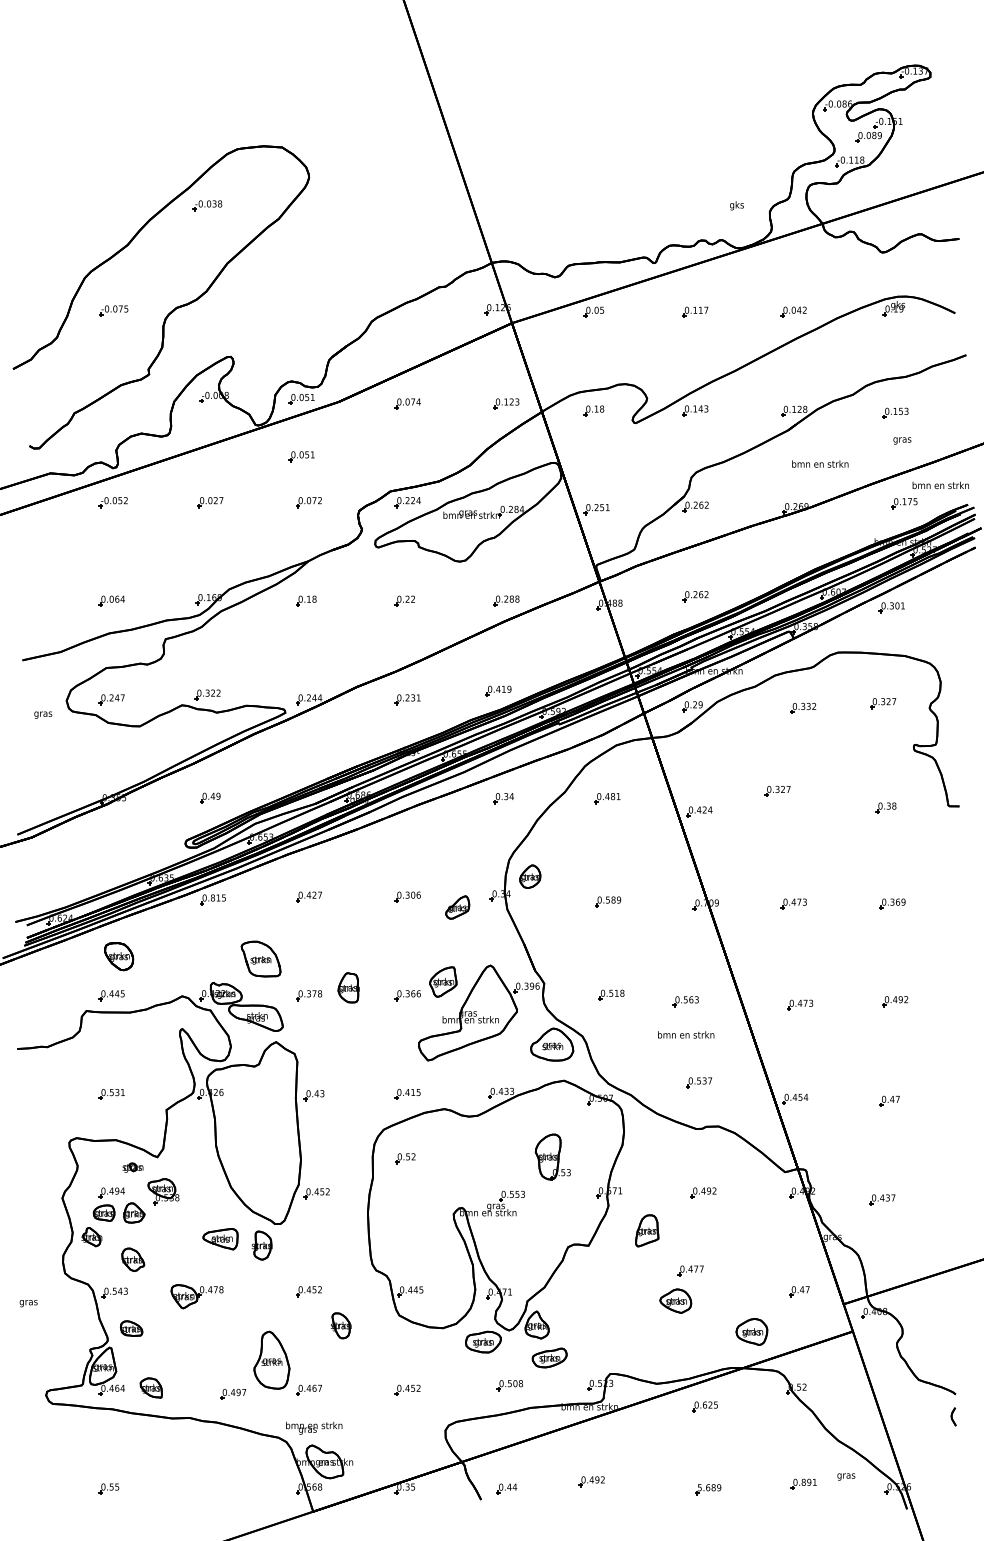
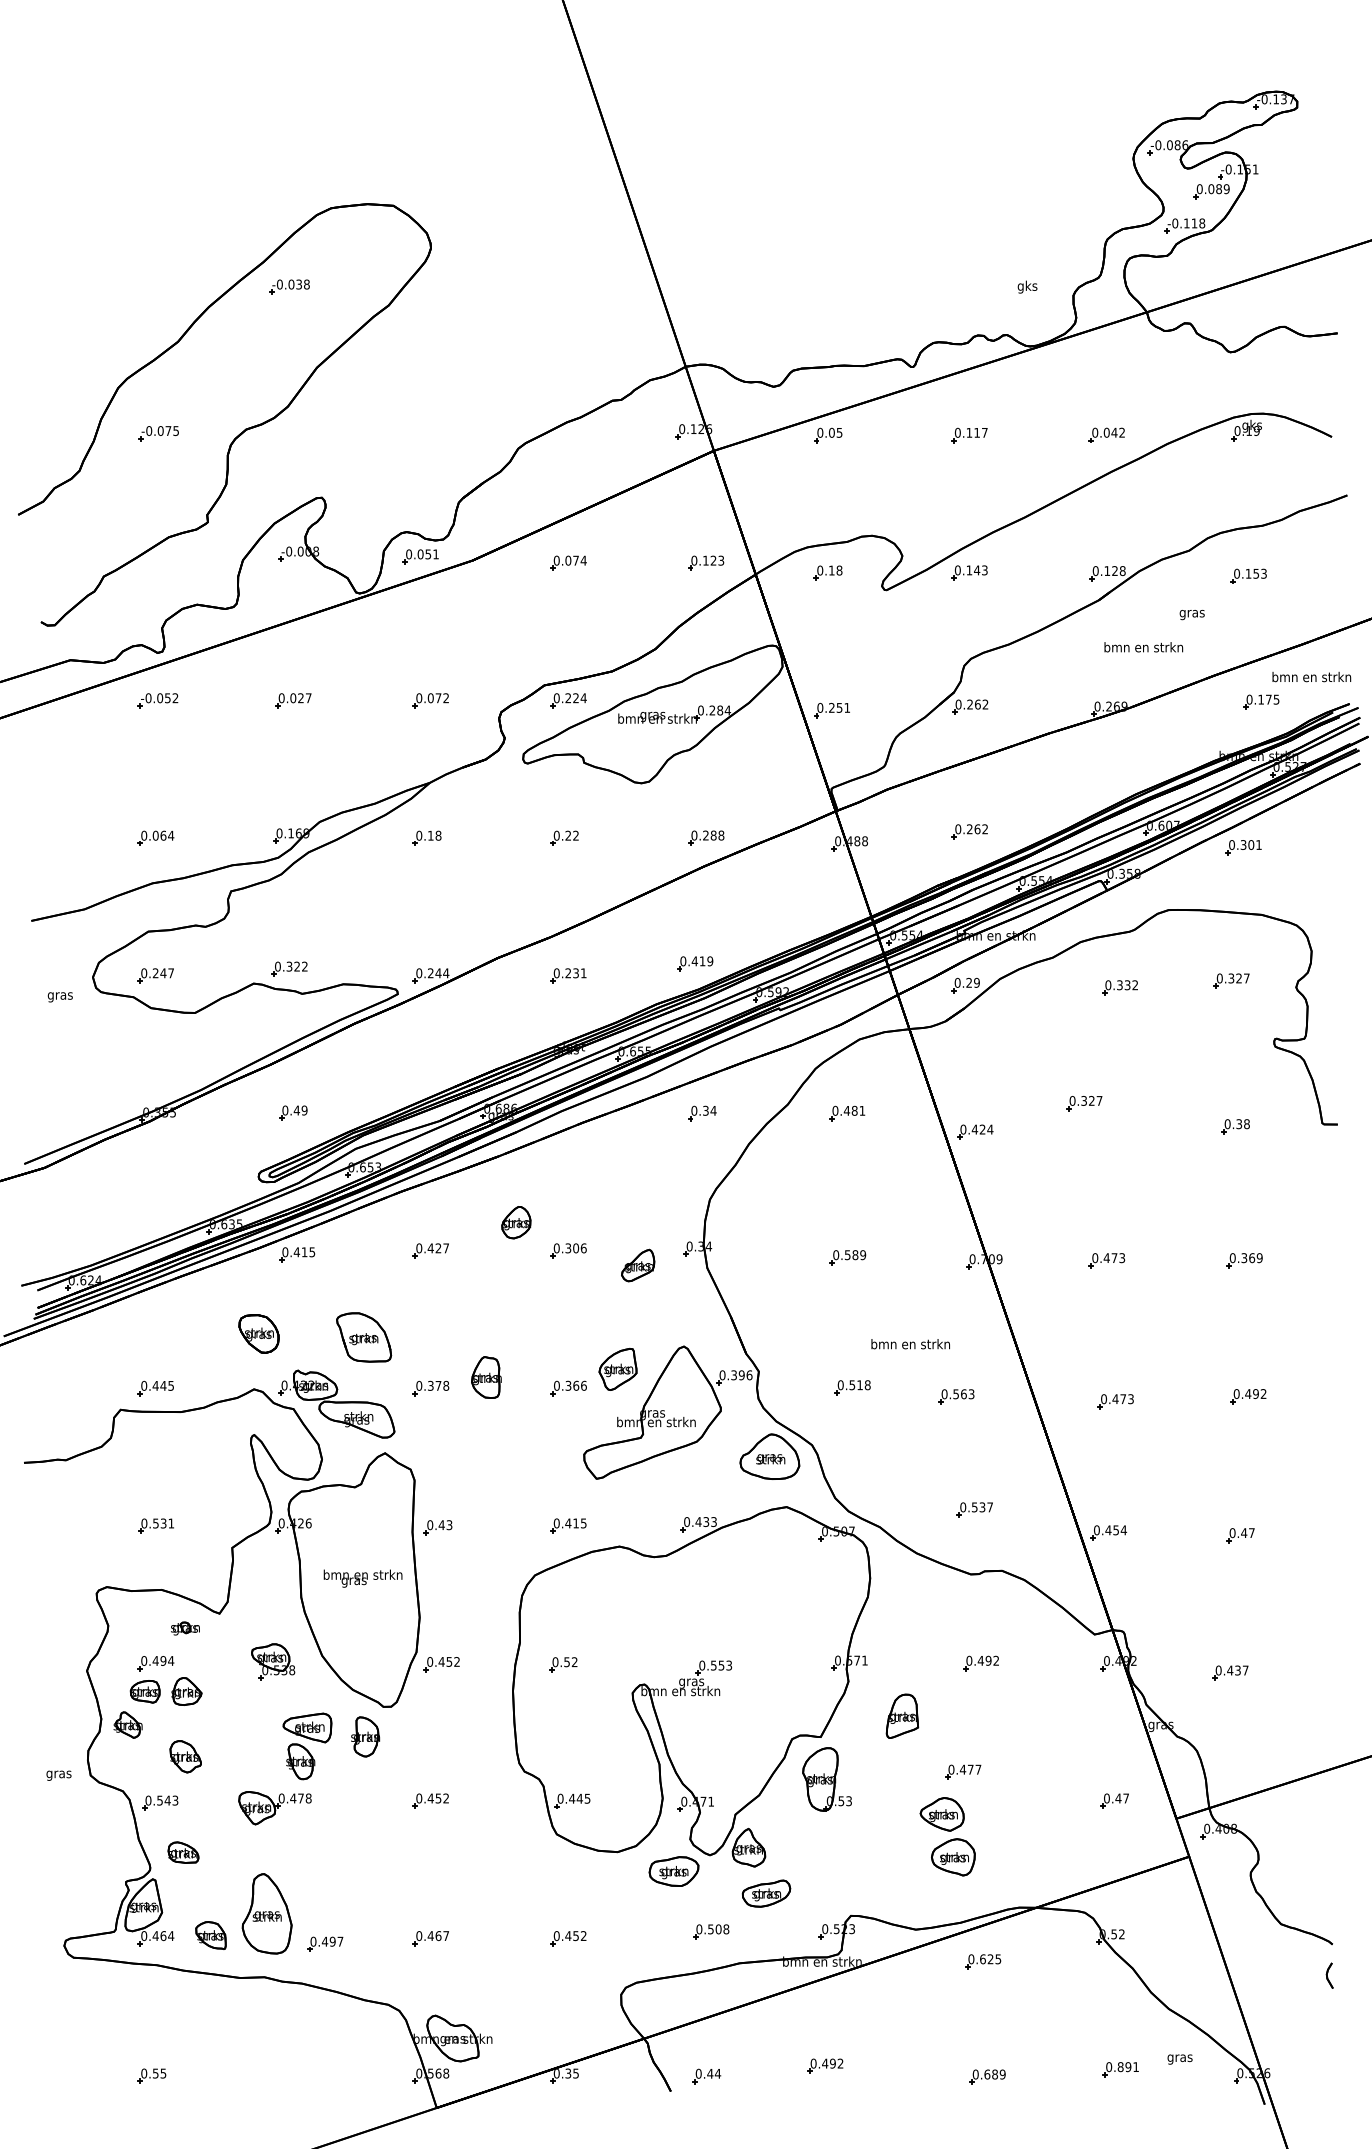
text: (901, 441) -> (1191, 615), moved
part: (301, 456) -> (420, 636), removed
part: (530, 876) -> (516, 1222), moved
text: (212, 898) -> (296, 1252), 0.815 -> 0.415
part: (118, 956) -> (258, 1333), moved
text: (686, 1035) -> (910, 1344), moved
part: (552, 1157) -> (826, 1779), moved
part: (405, 1158) -> (563, 1664), moved
part: (163, 1191) -> (273, 1661), moved
text: (28, 1303) -> (58, 1775), moved
part: (341, 1325) -> (300, 1761), moved
part: (751, 1332) -> (953, 1857), moved
part: (271, 1360) -> (266, 1913), moved
text: (313, 1428) -> (362, 1578), moved
text: (699, 1487) -> (975, 2074), 5.689 -> 0.689

